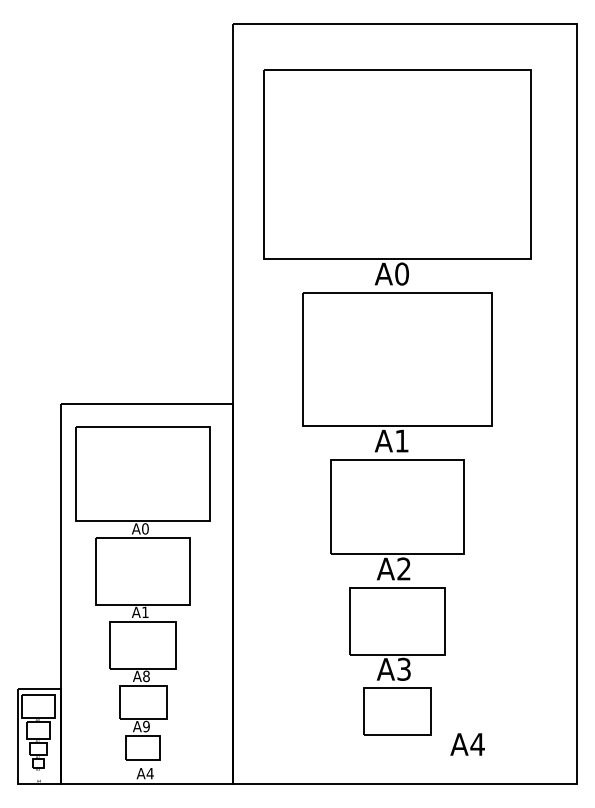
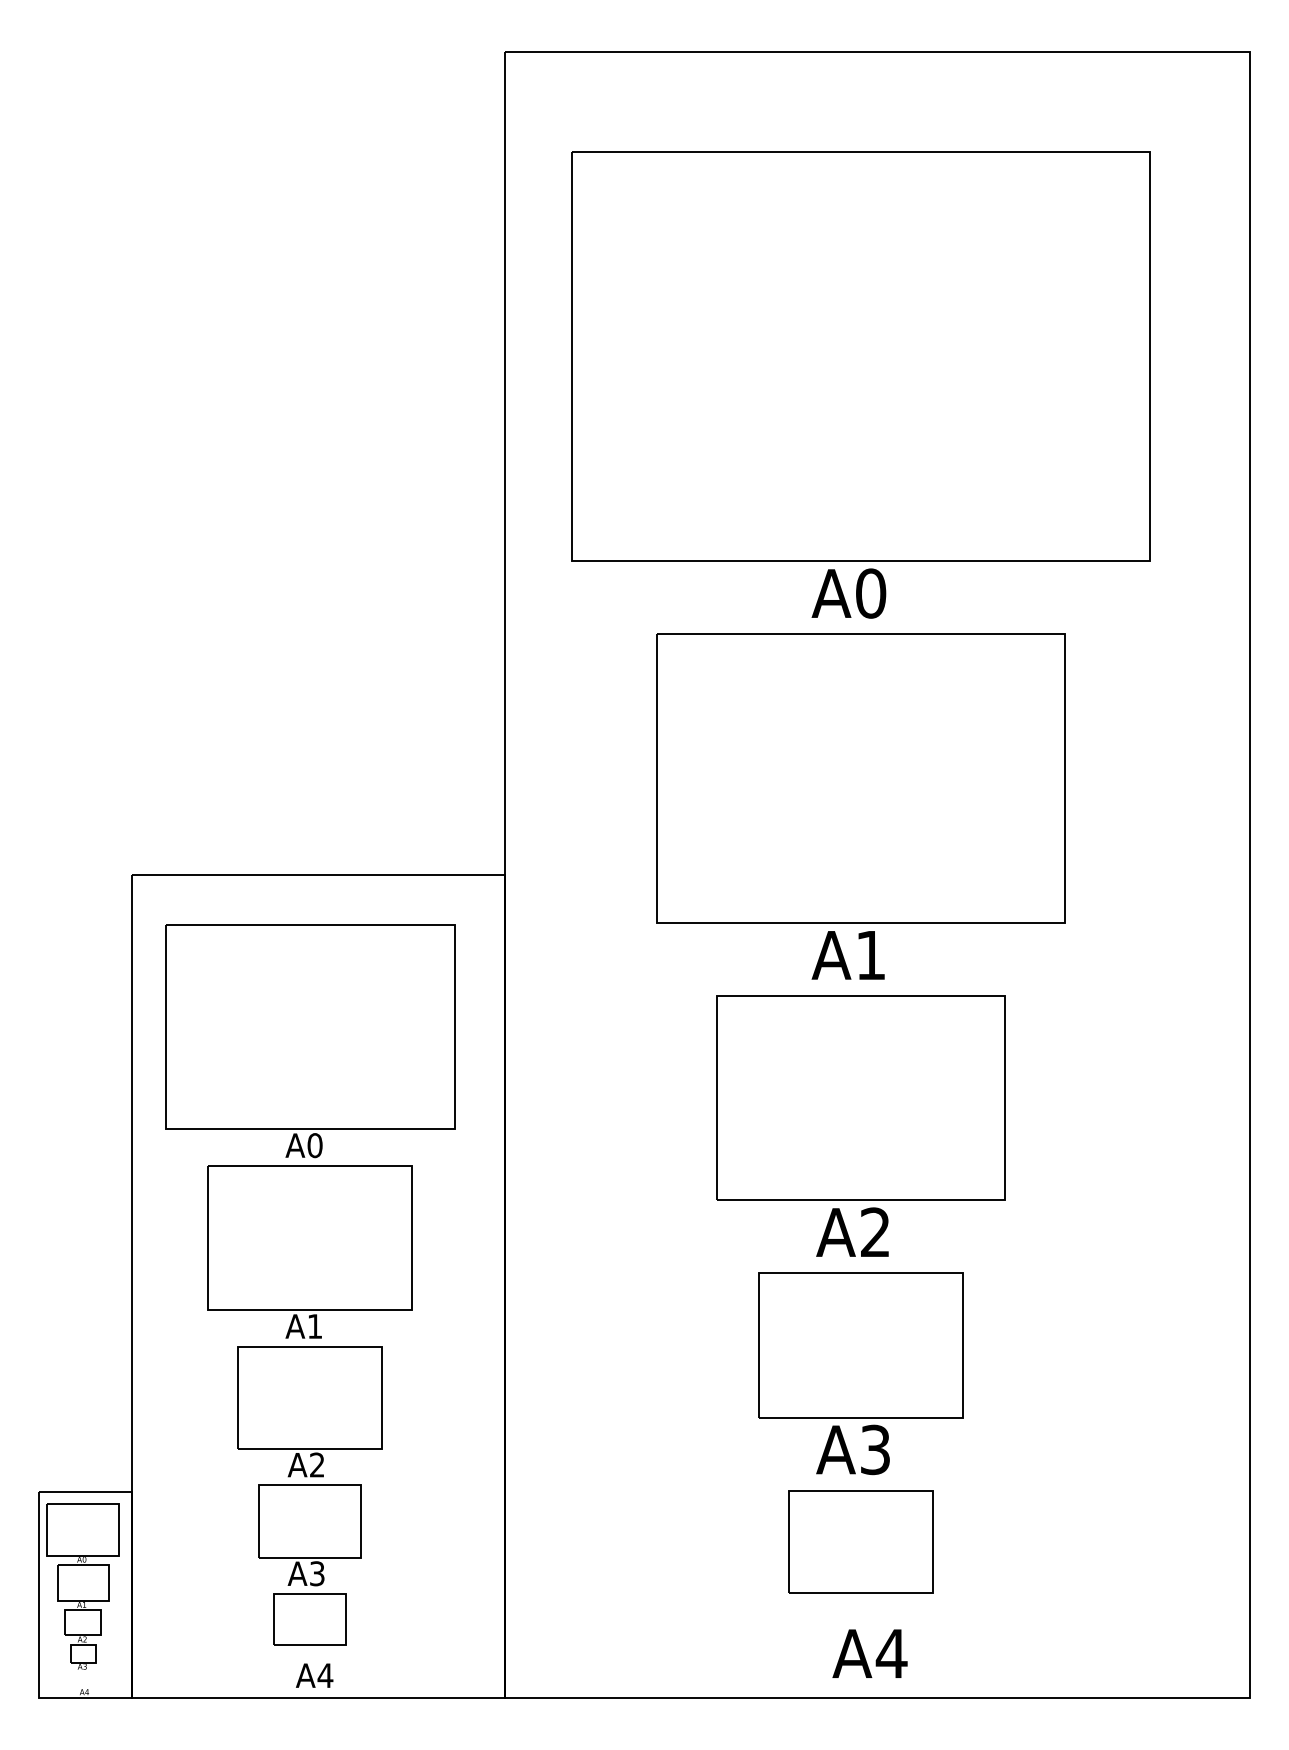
text: (146, 676) -> (317, 1465), A8 -> A2
text: (146, 726) -> (317, 1573), A9 -> A3
text: (467, 744) -> (869, 1653), moved

